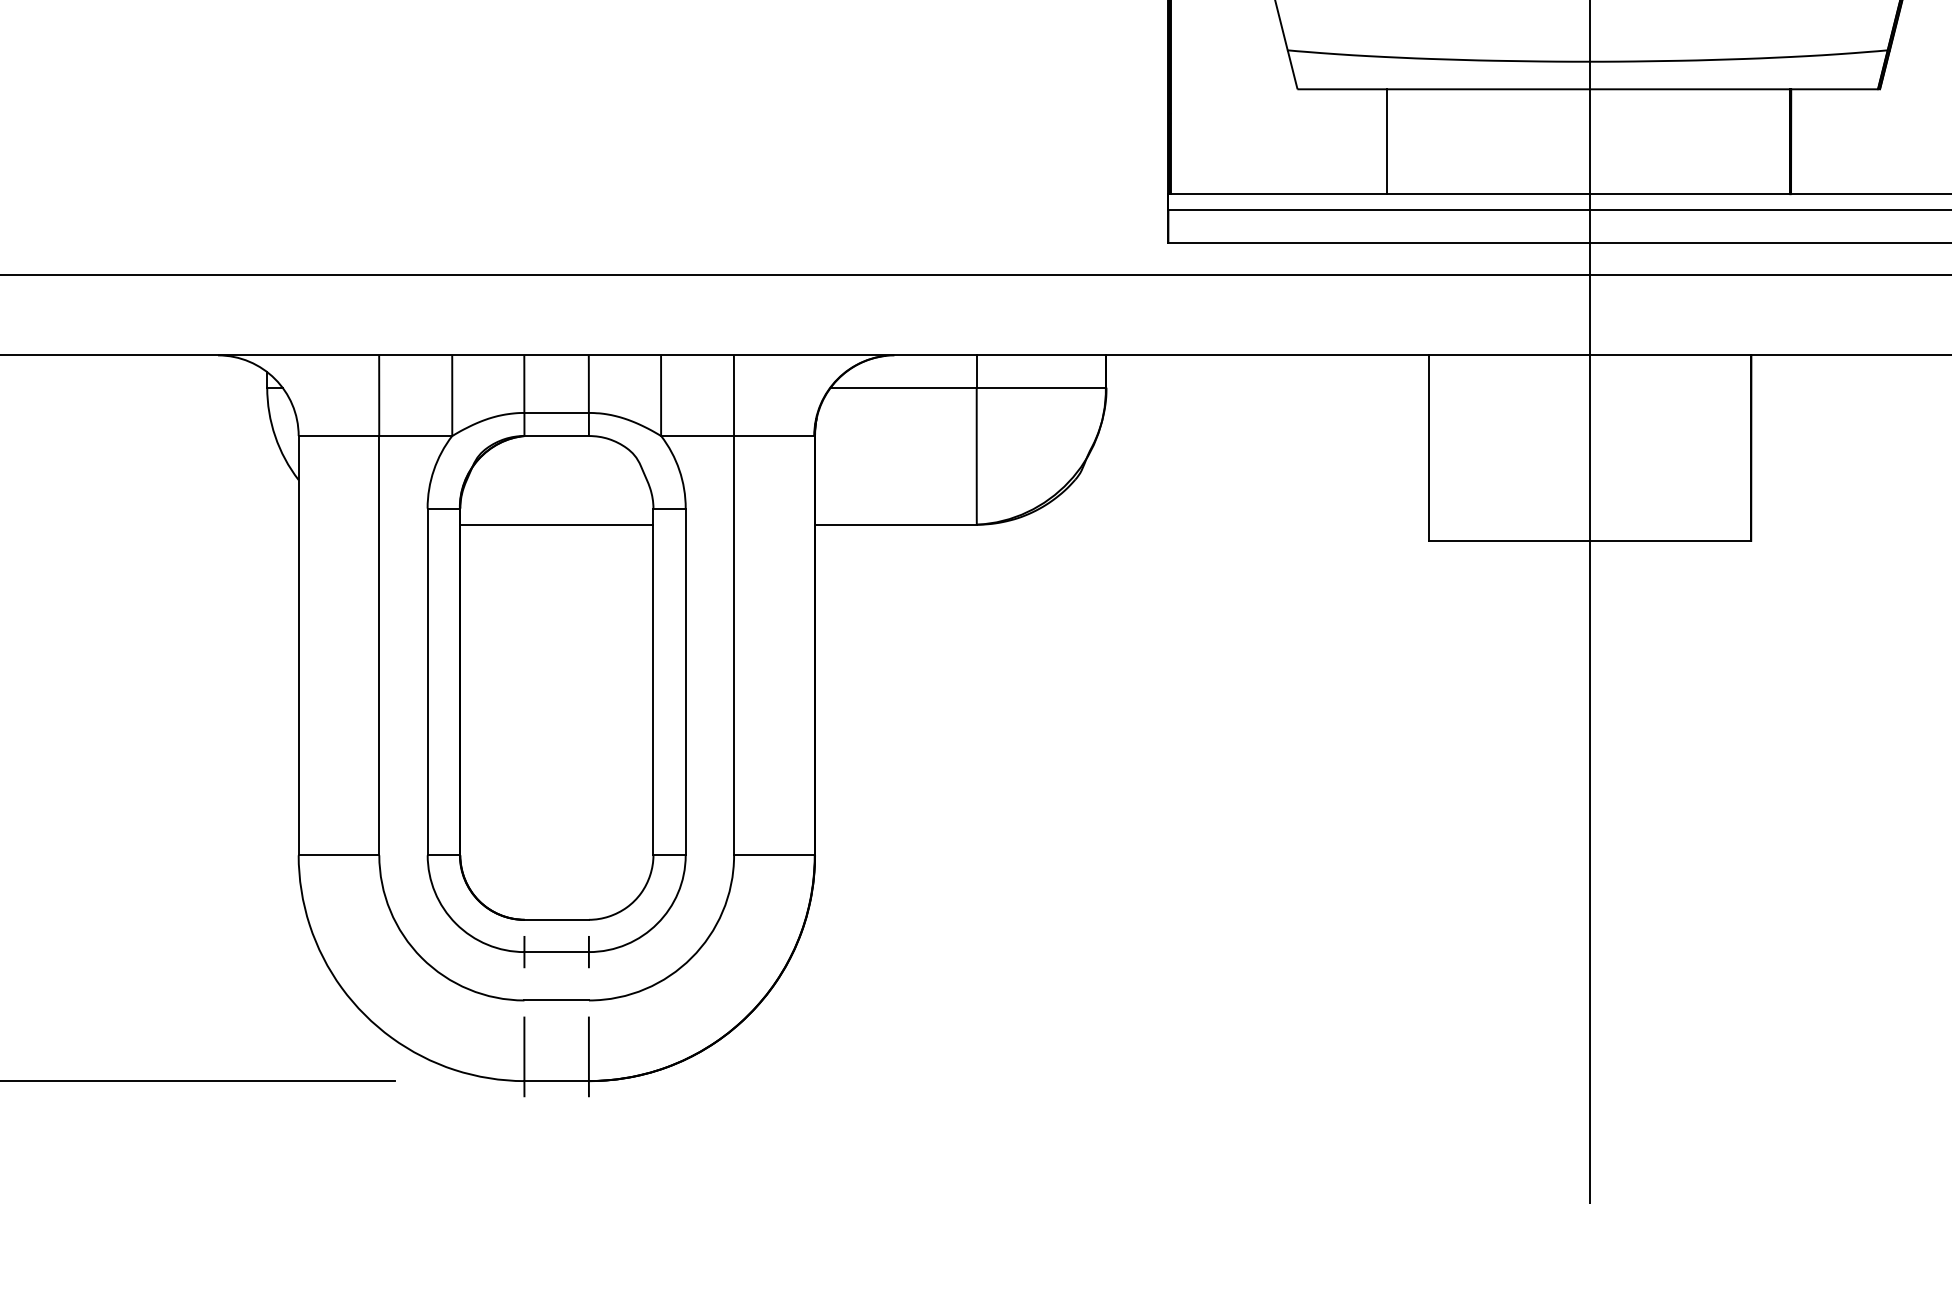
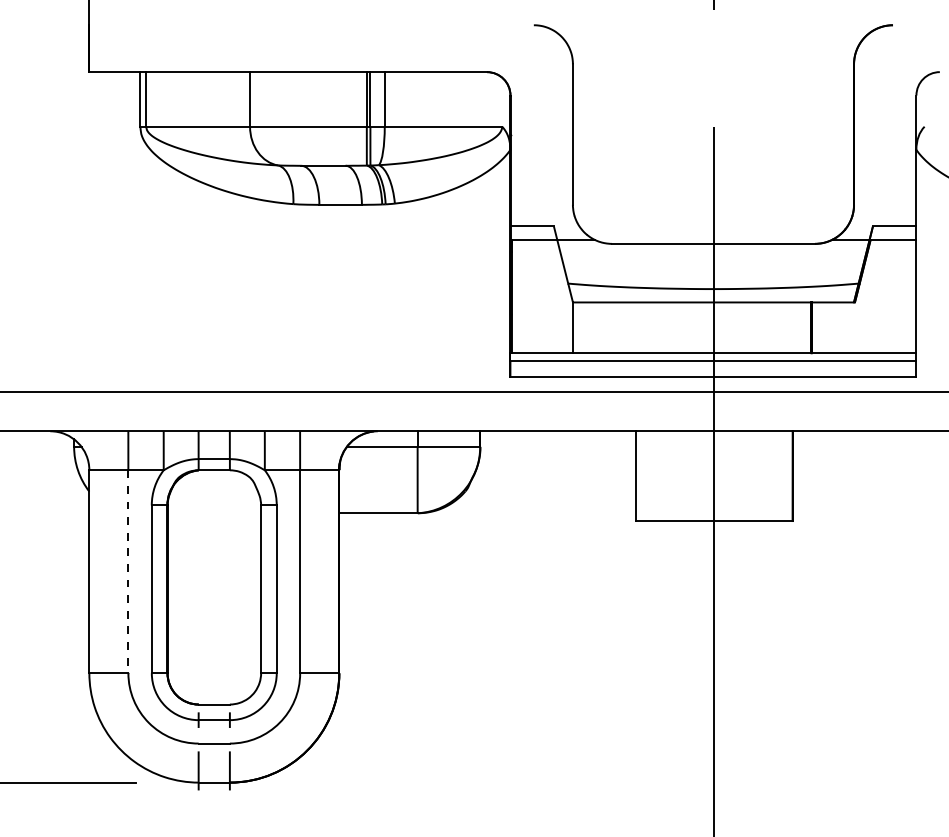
line: (1387, 141) -> (573, 327), moved
line: (557, 525) -> (214, 513), removed
line: (379, 647) -> (128, 572), solid -> dashed

